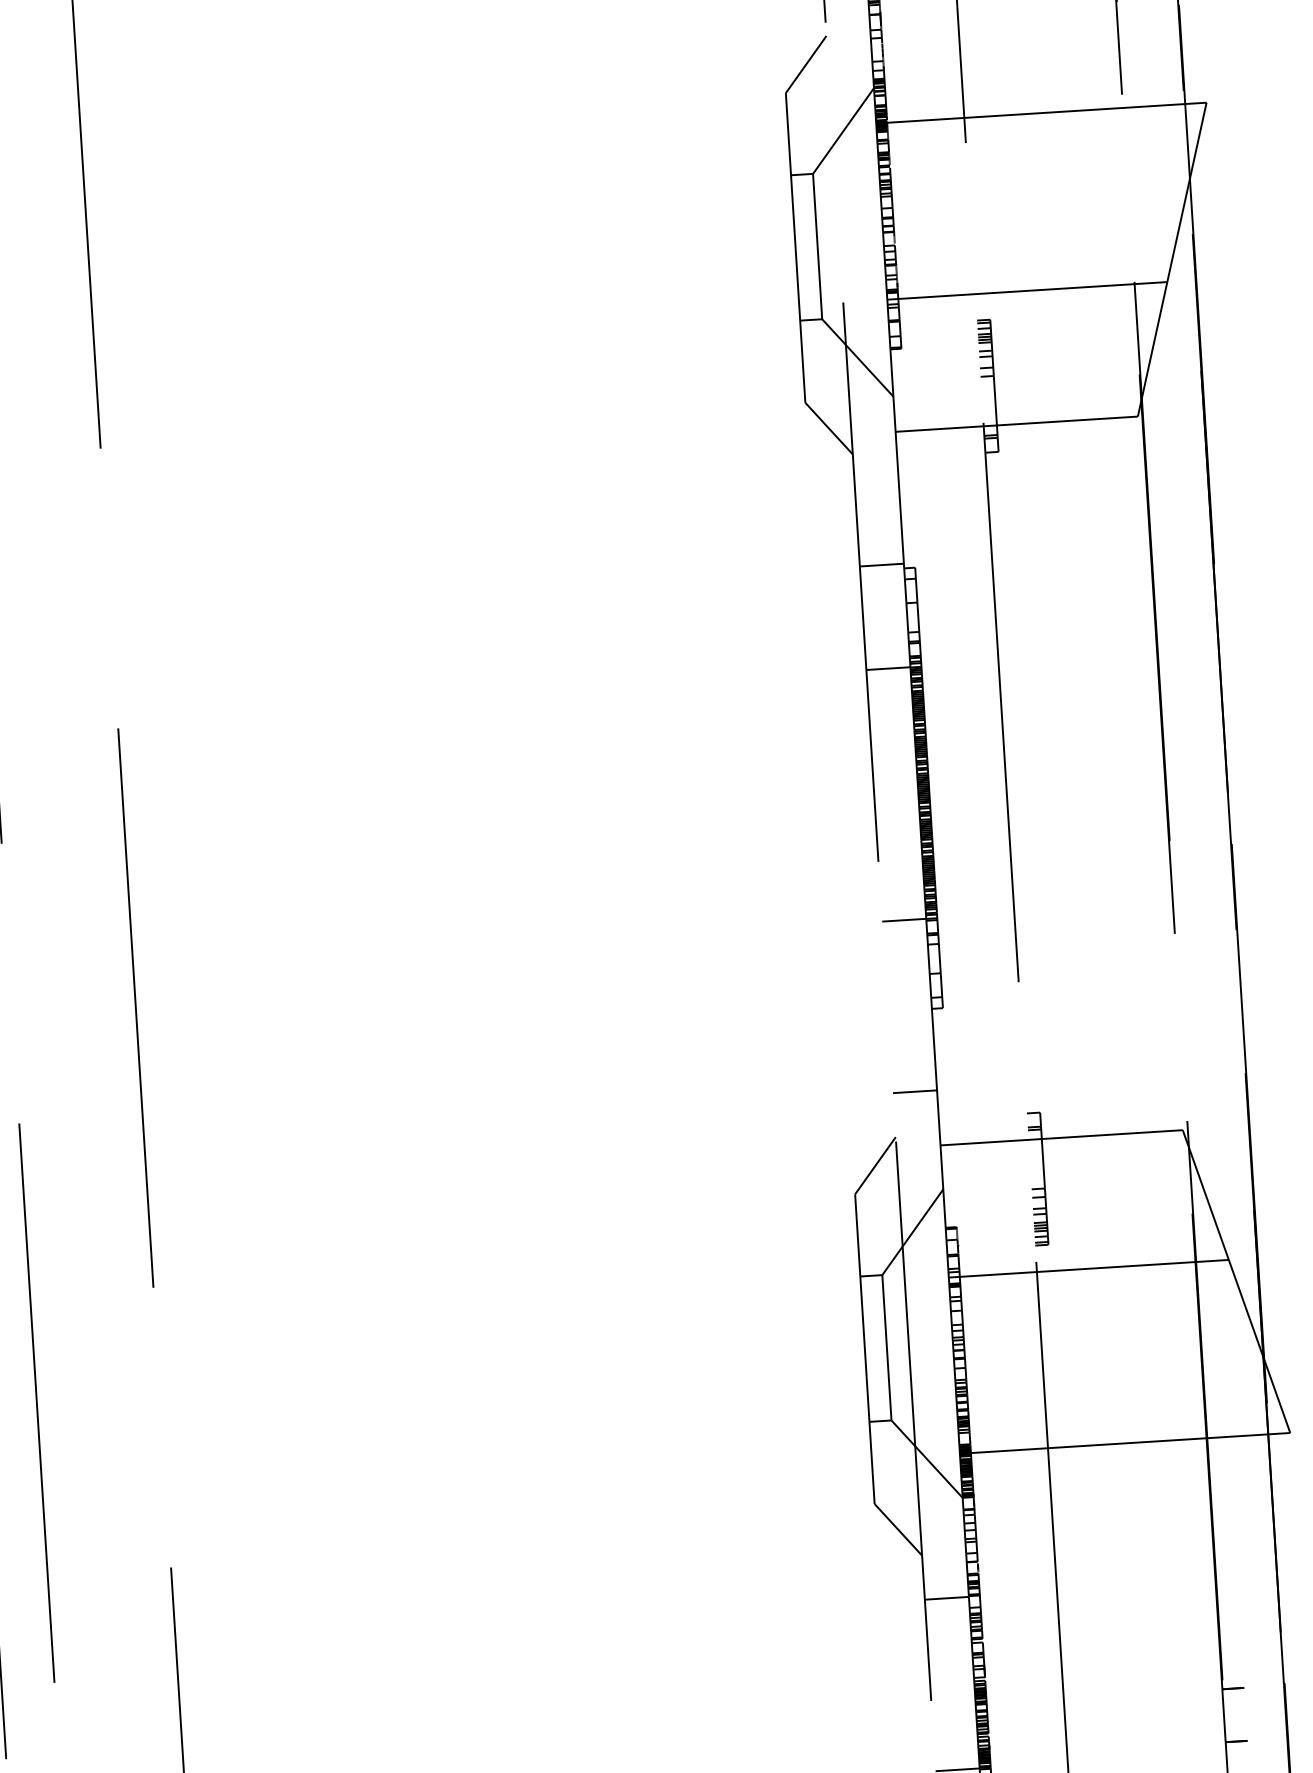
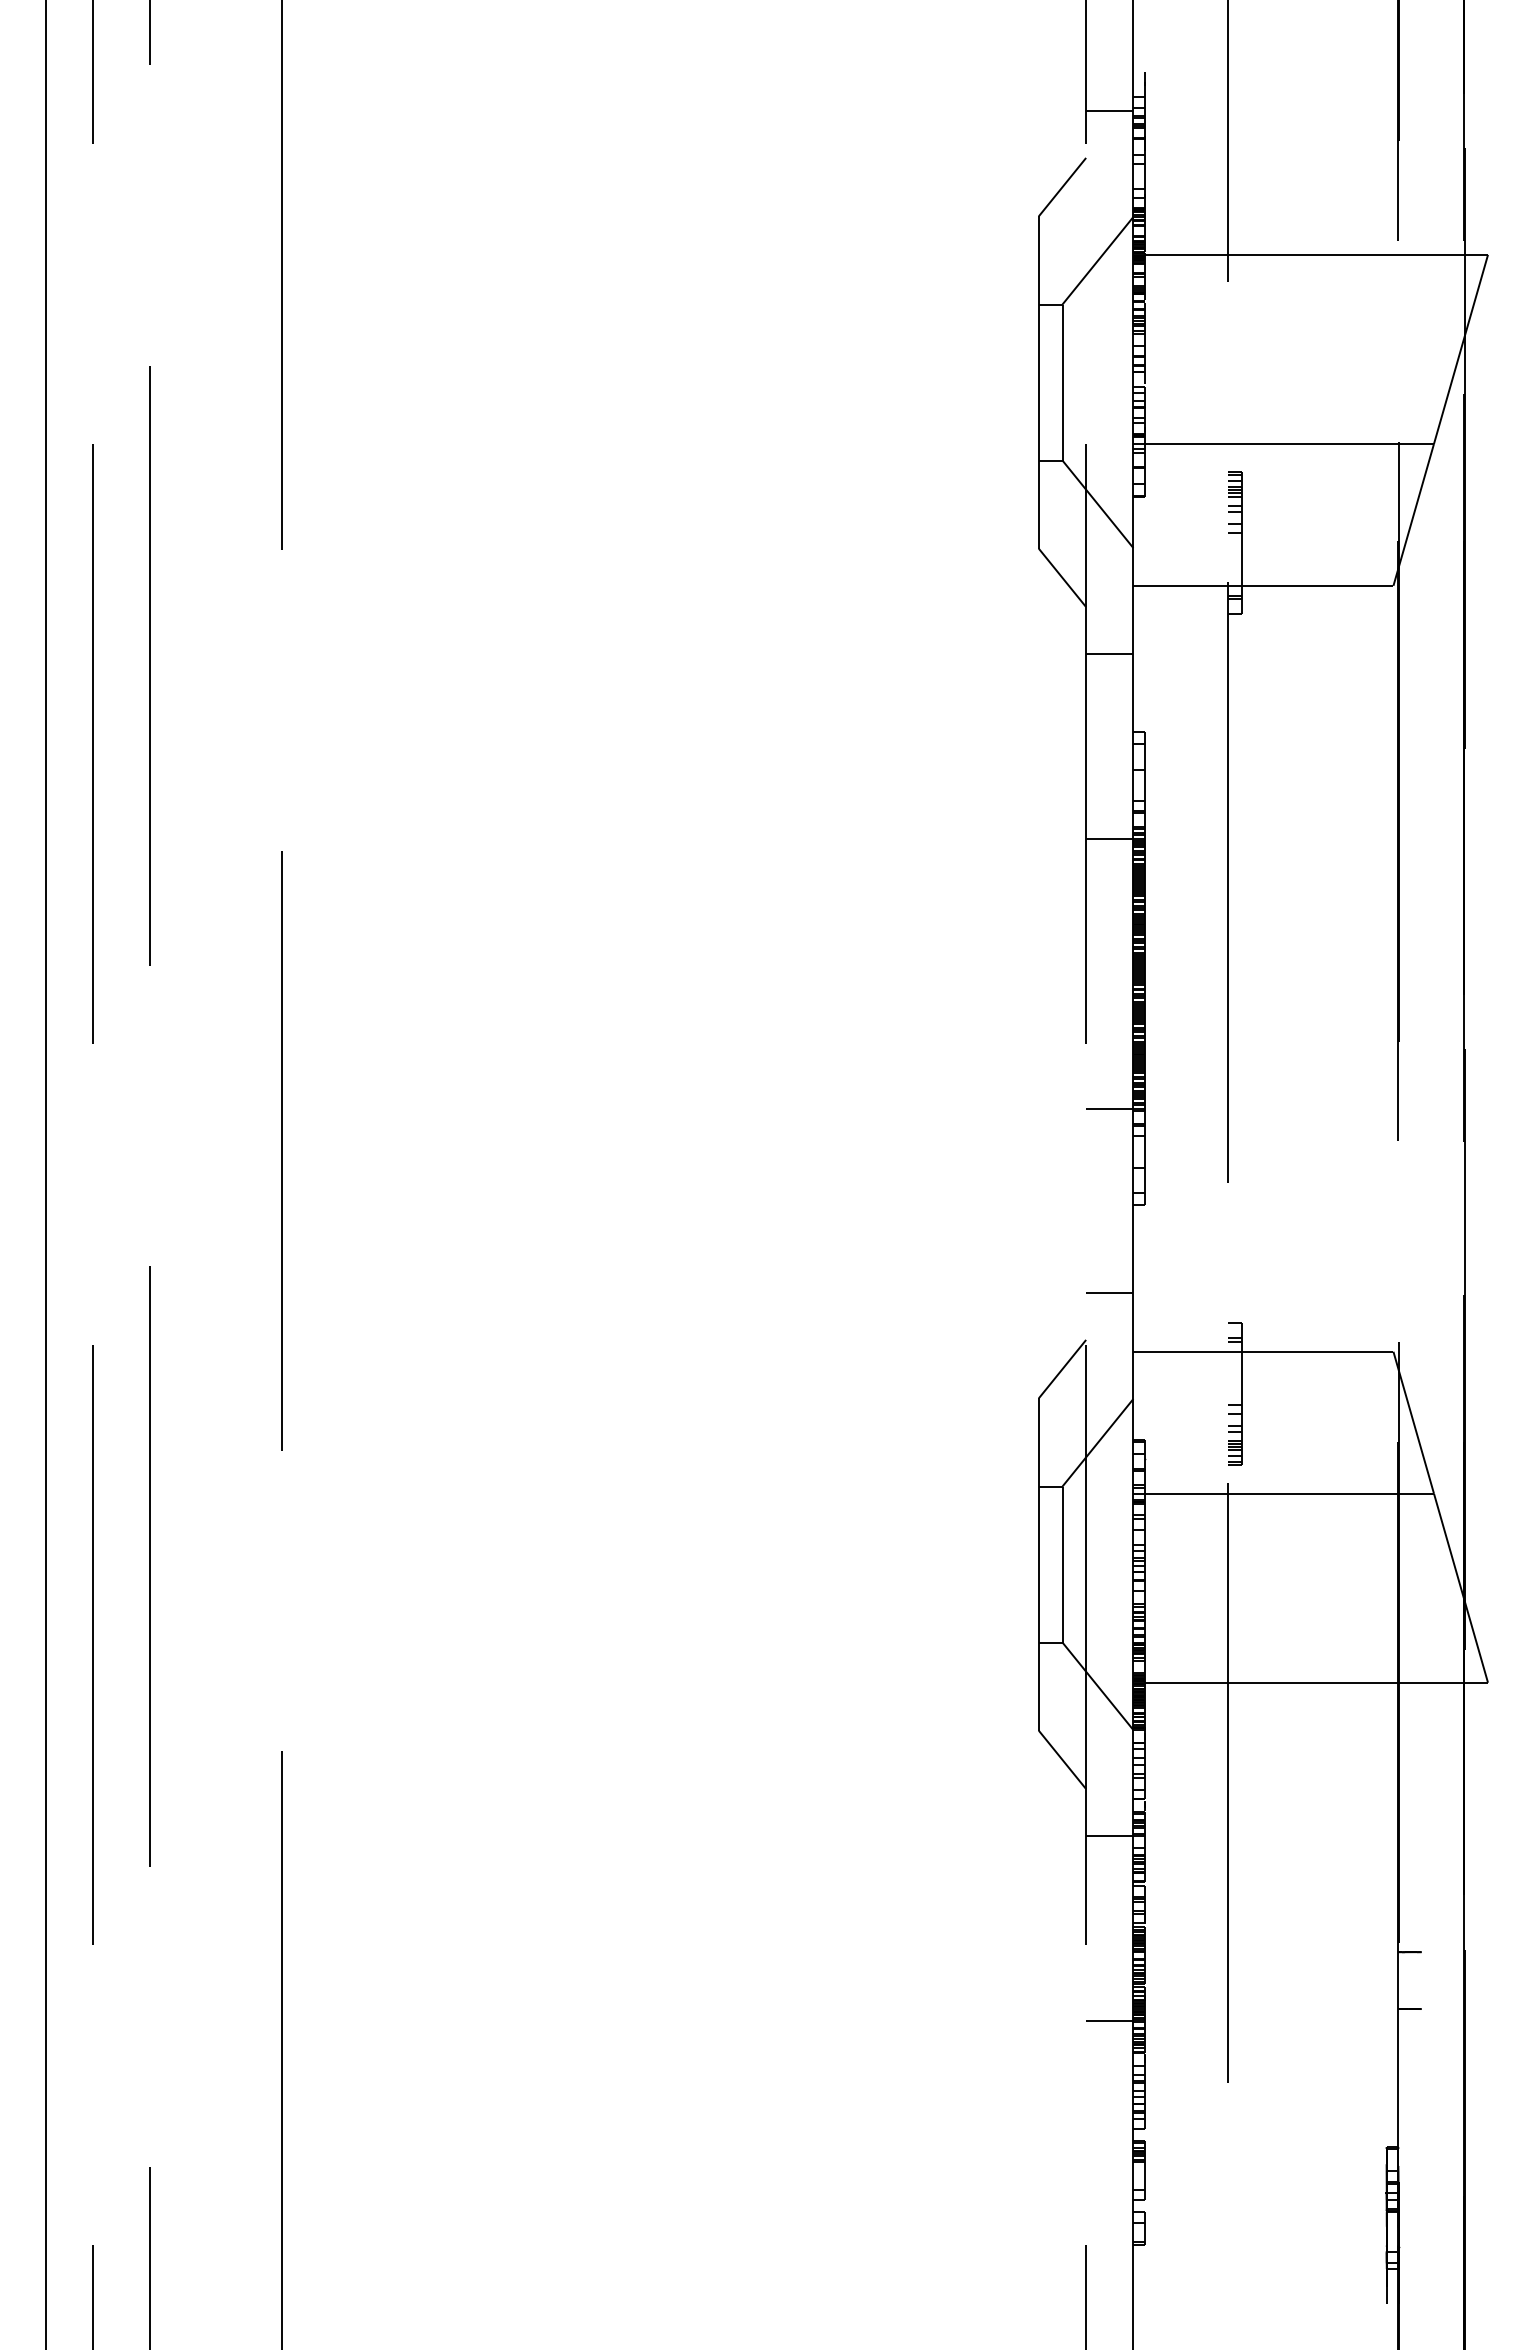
line: (881, 565) -> (1109, 654), moved

